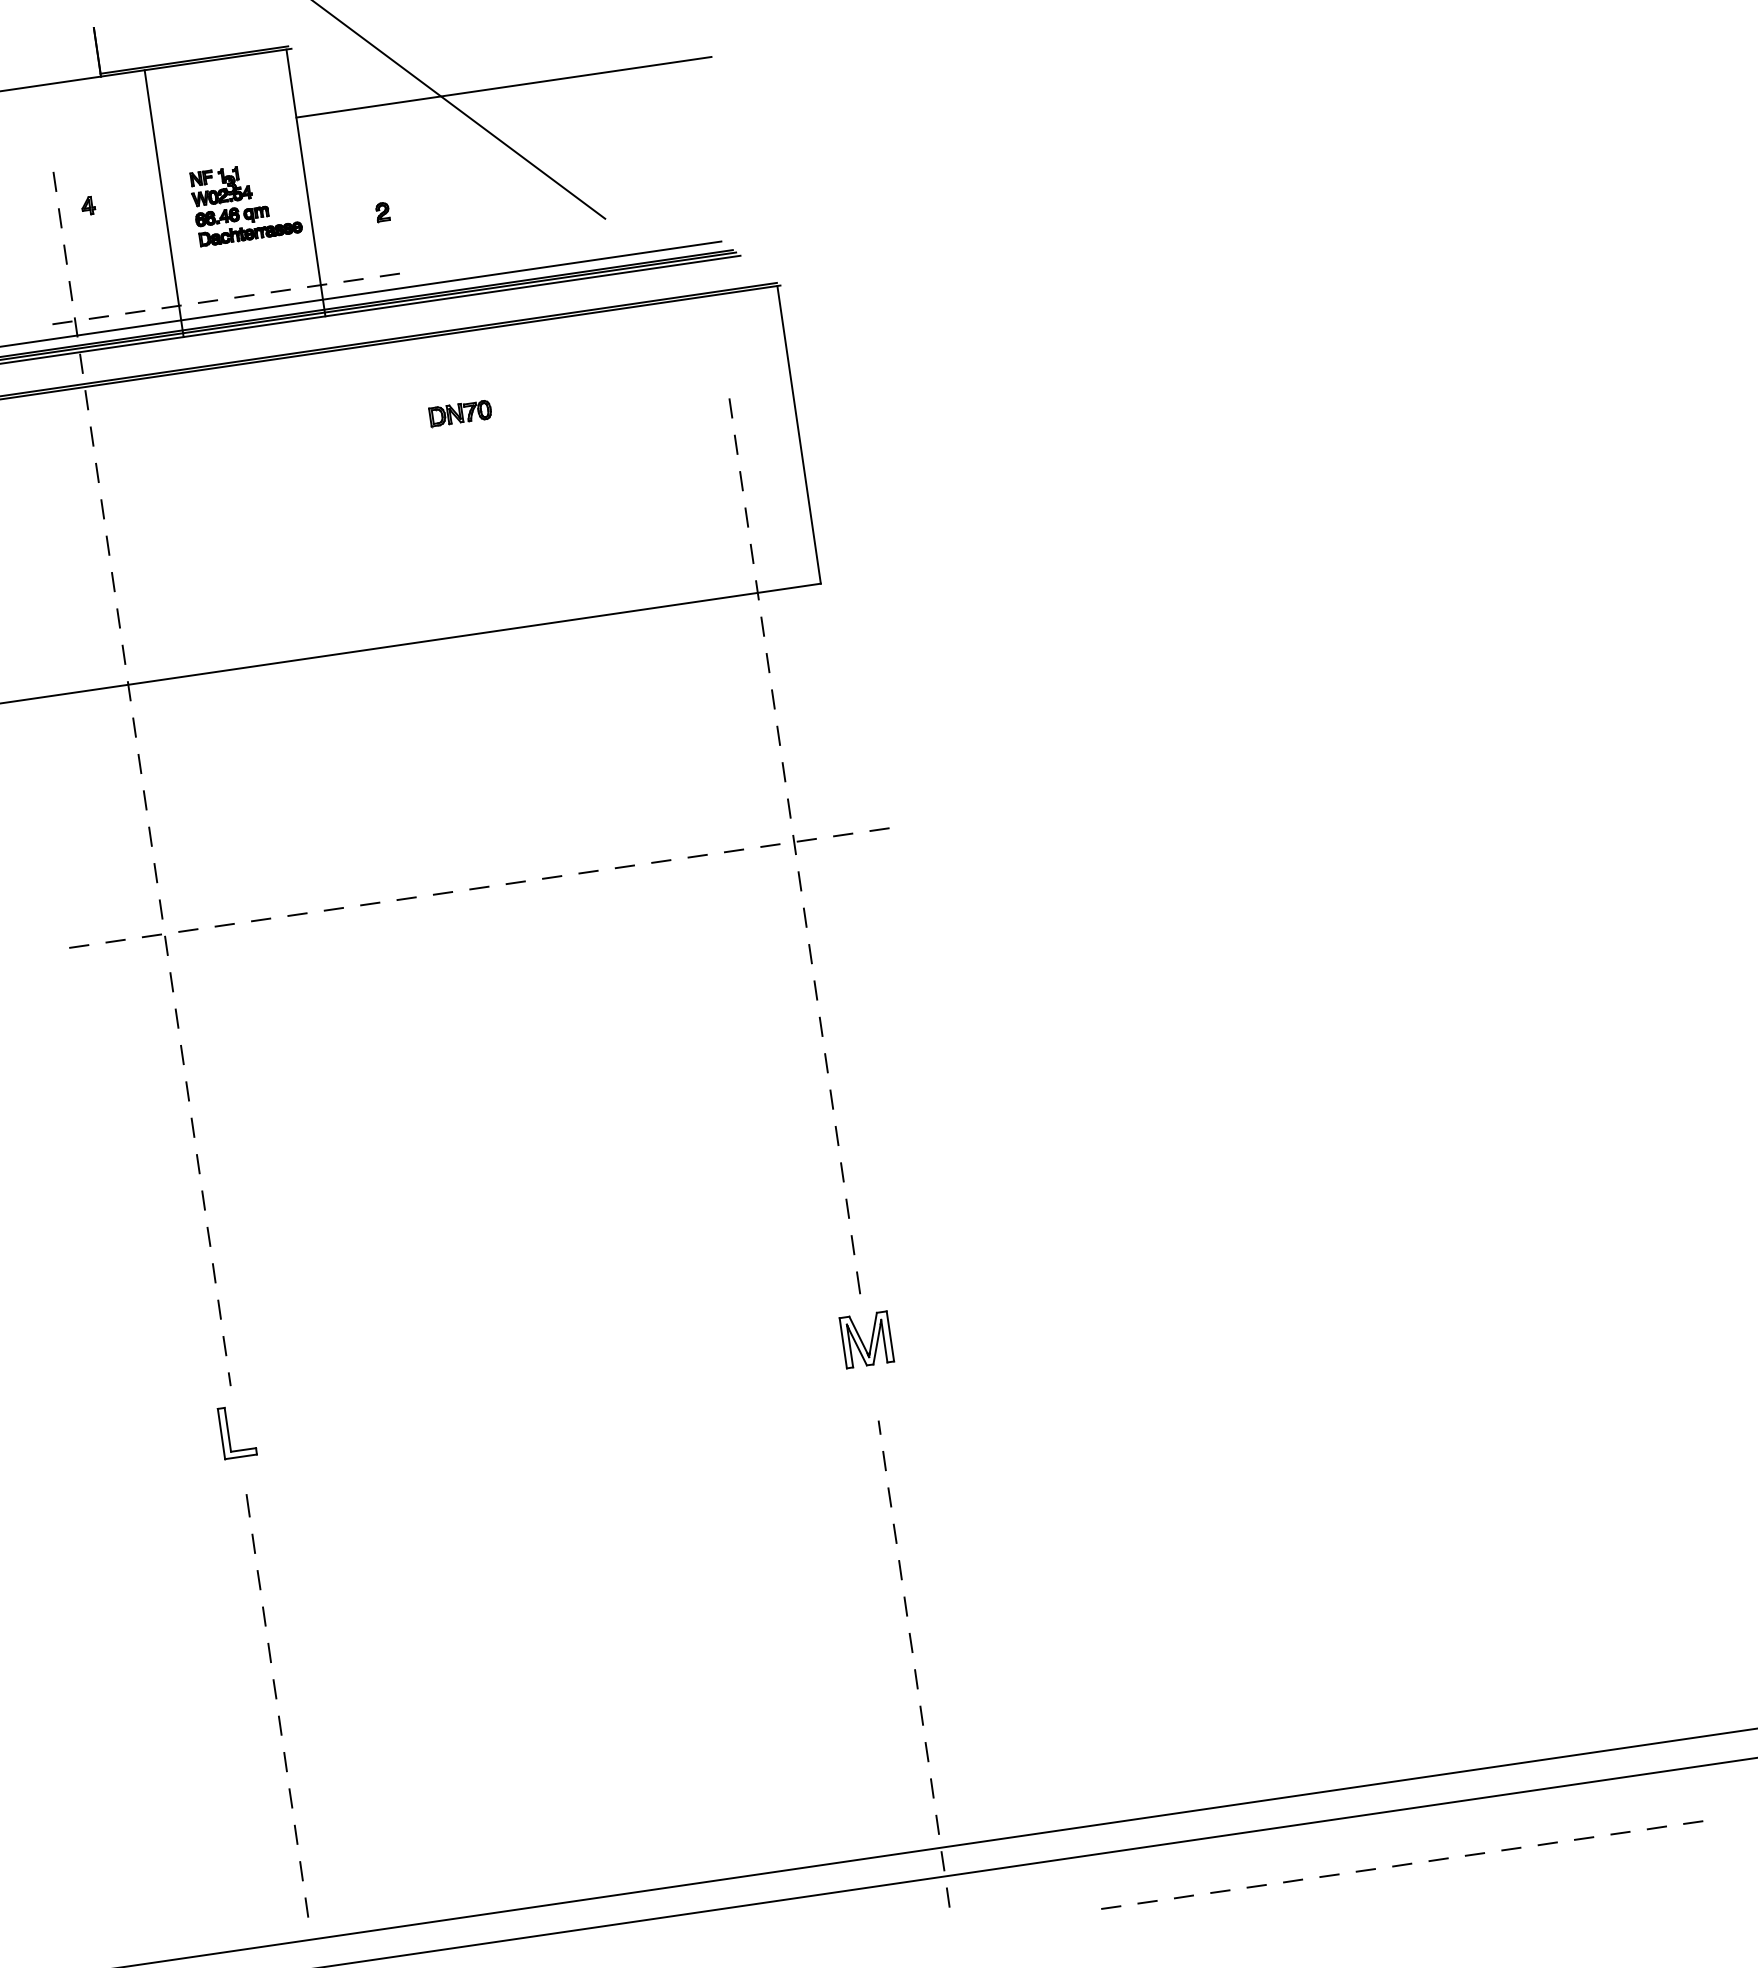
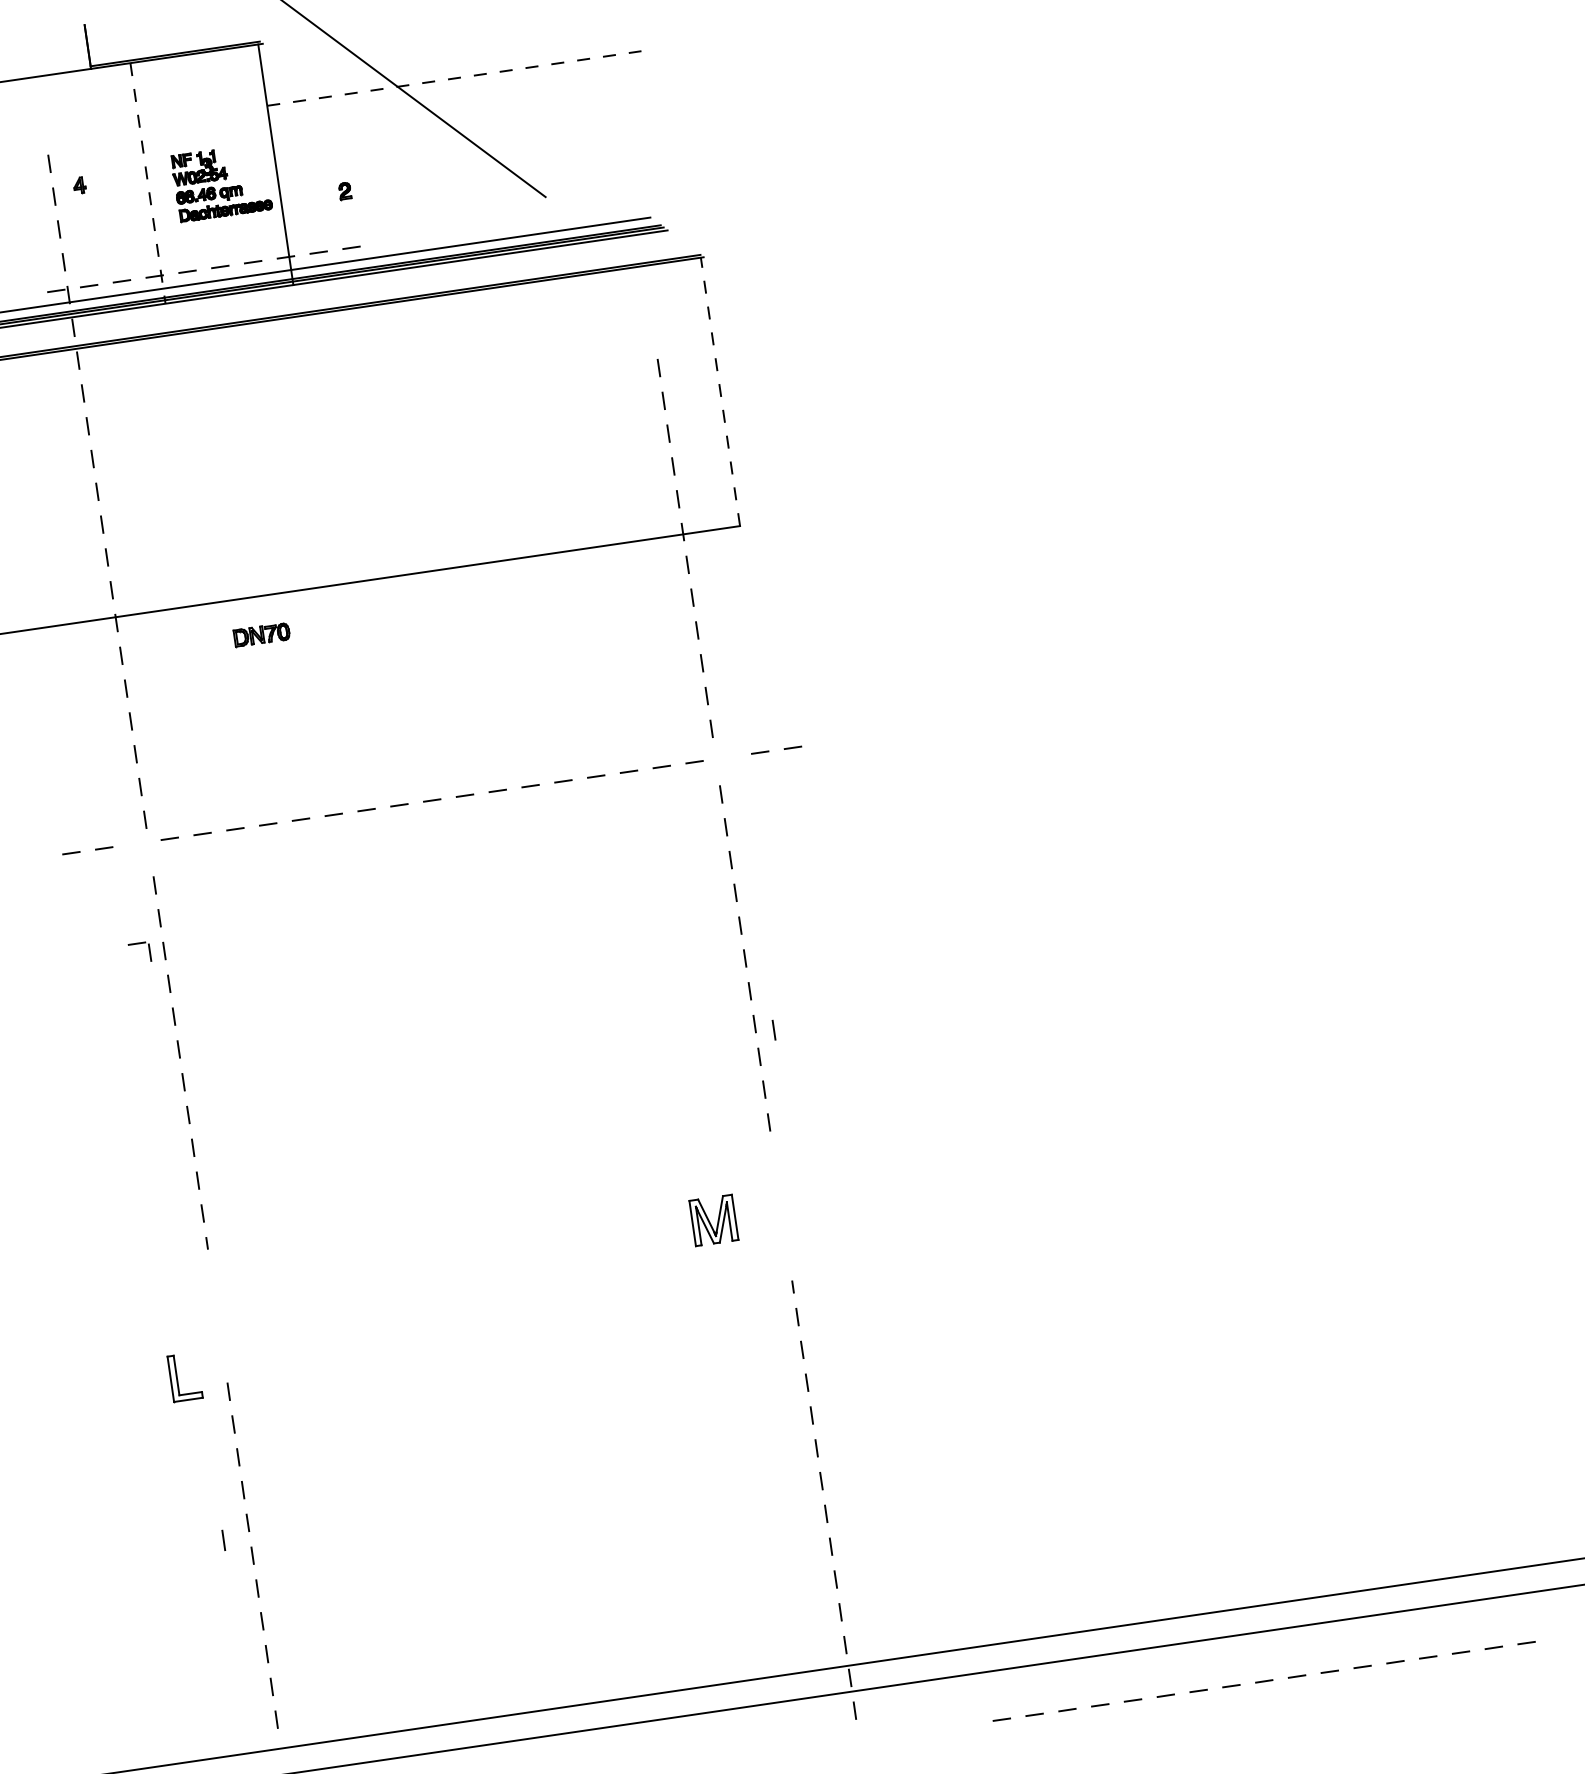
line: (503, 87) -> (453, 78), solid -> dashed
line: (164, 203) -> (148, 183), solid -> dashed
part: (459, 414) -> (261, 635), moved
line: (799, 434) -> (720, 391), solid -> dashed
part: (804, 844) -> (725, 761), removed
part: (155, 936) -> (140, 944), moved
line: (858, 1282) -> (774, 1029), moved
part: (866, 1339) -> (713, 1220), moved
part: (229, 1433) -> (178, 1378), moved
line: (247, 1505) -> (223, 1540), moved

